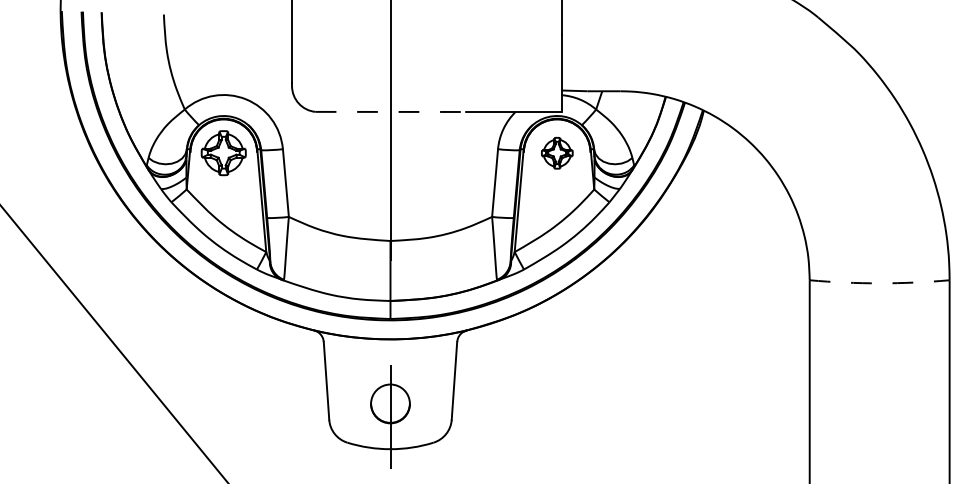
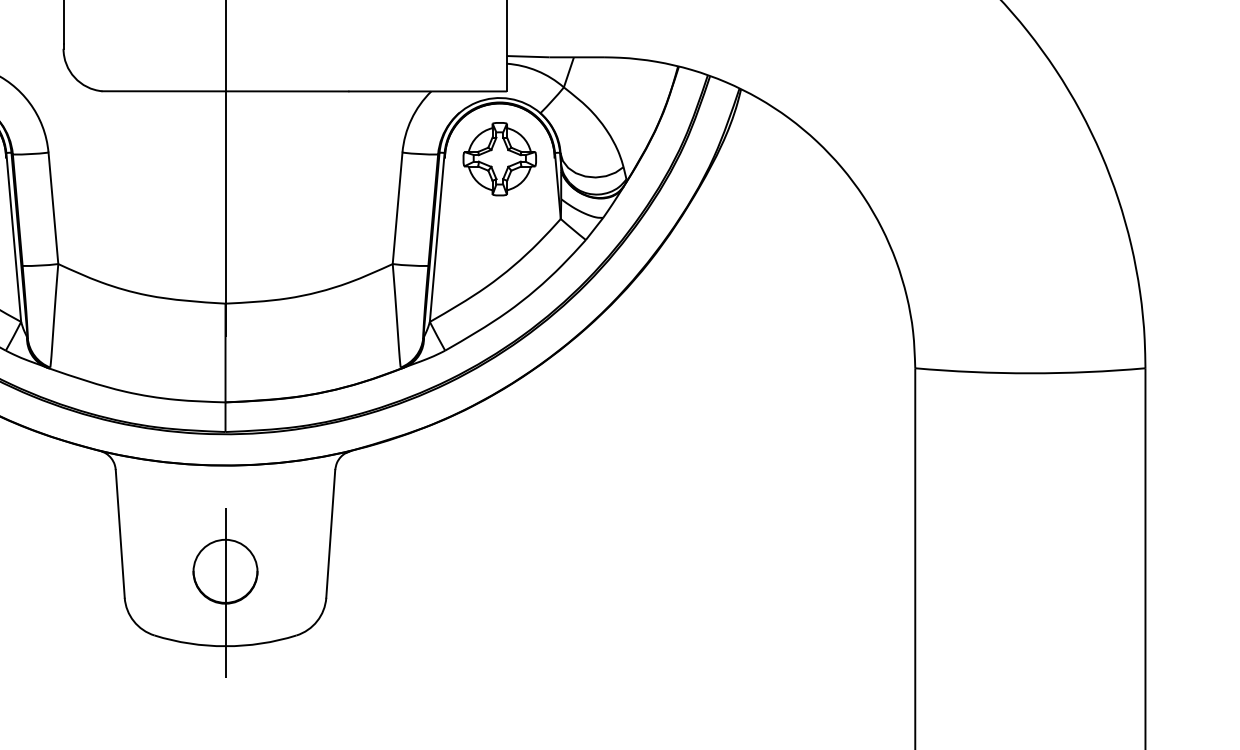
line: (390, 111) -> (225, 90), dashed -> solid
part: (557, 153) -> (500, 159), size x1.43
arc: (879, 283) -> (1030, 373), dashed -> solid

